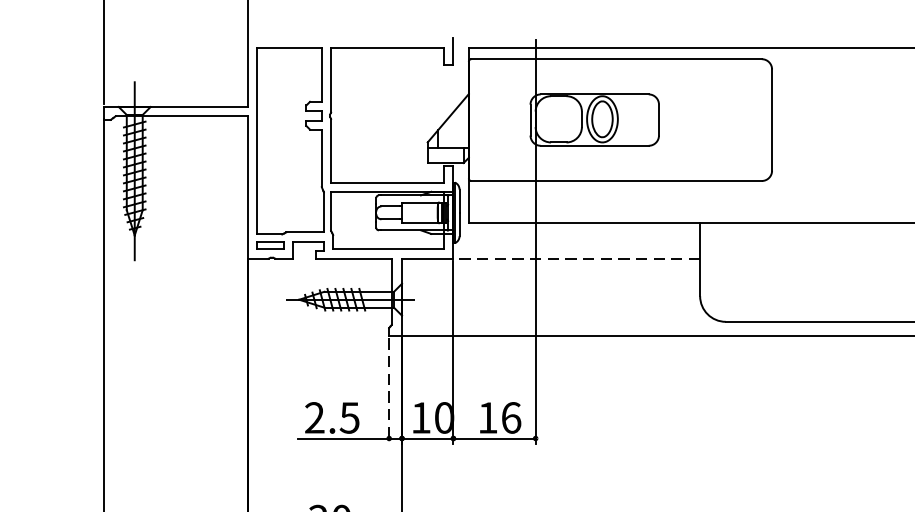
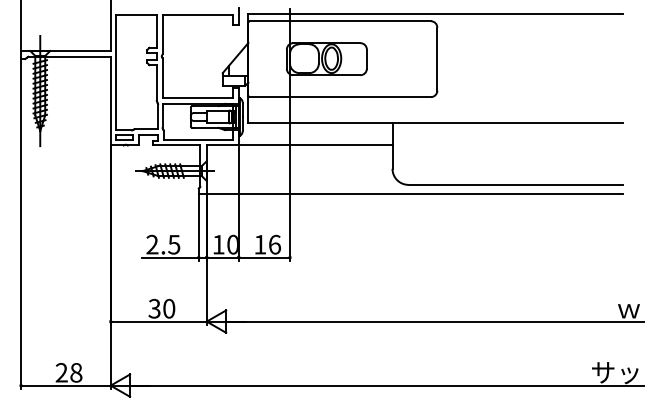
line: (576, 258) -> (315, 145), dashed -> solid
line: (388, 390) -> (198, 227), dashed -> solid

